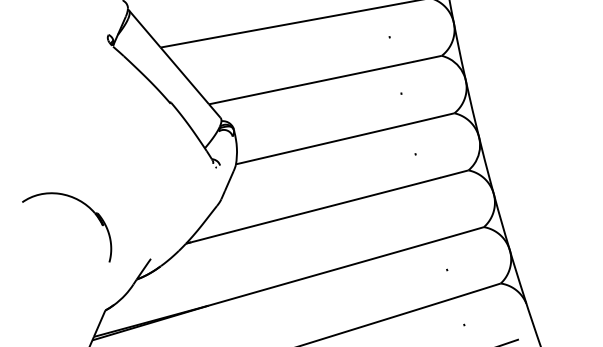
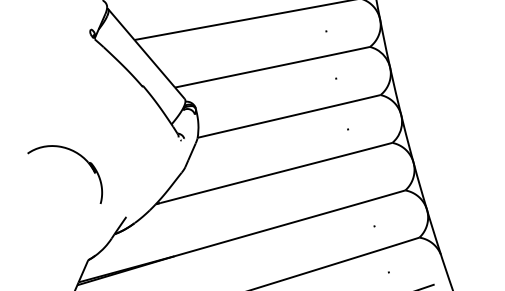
part: (83, 204) -> (78, 155), moved

